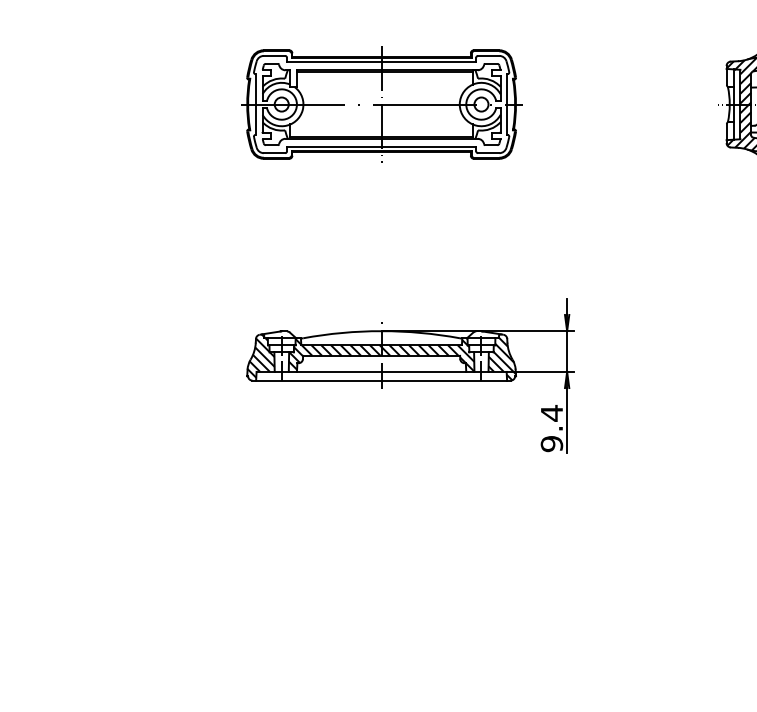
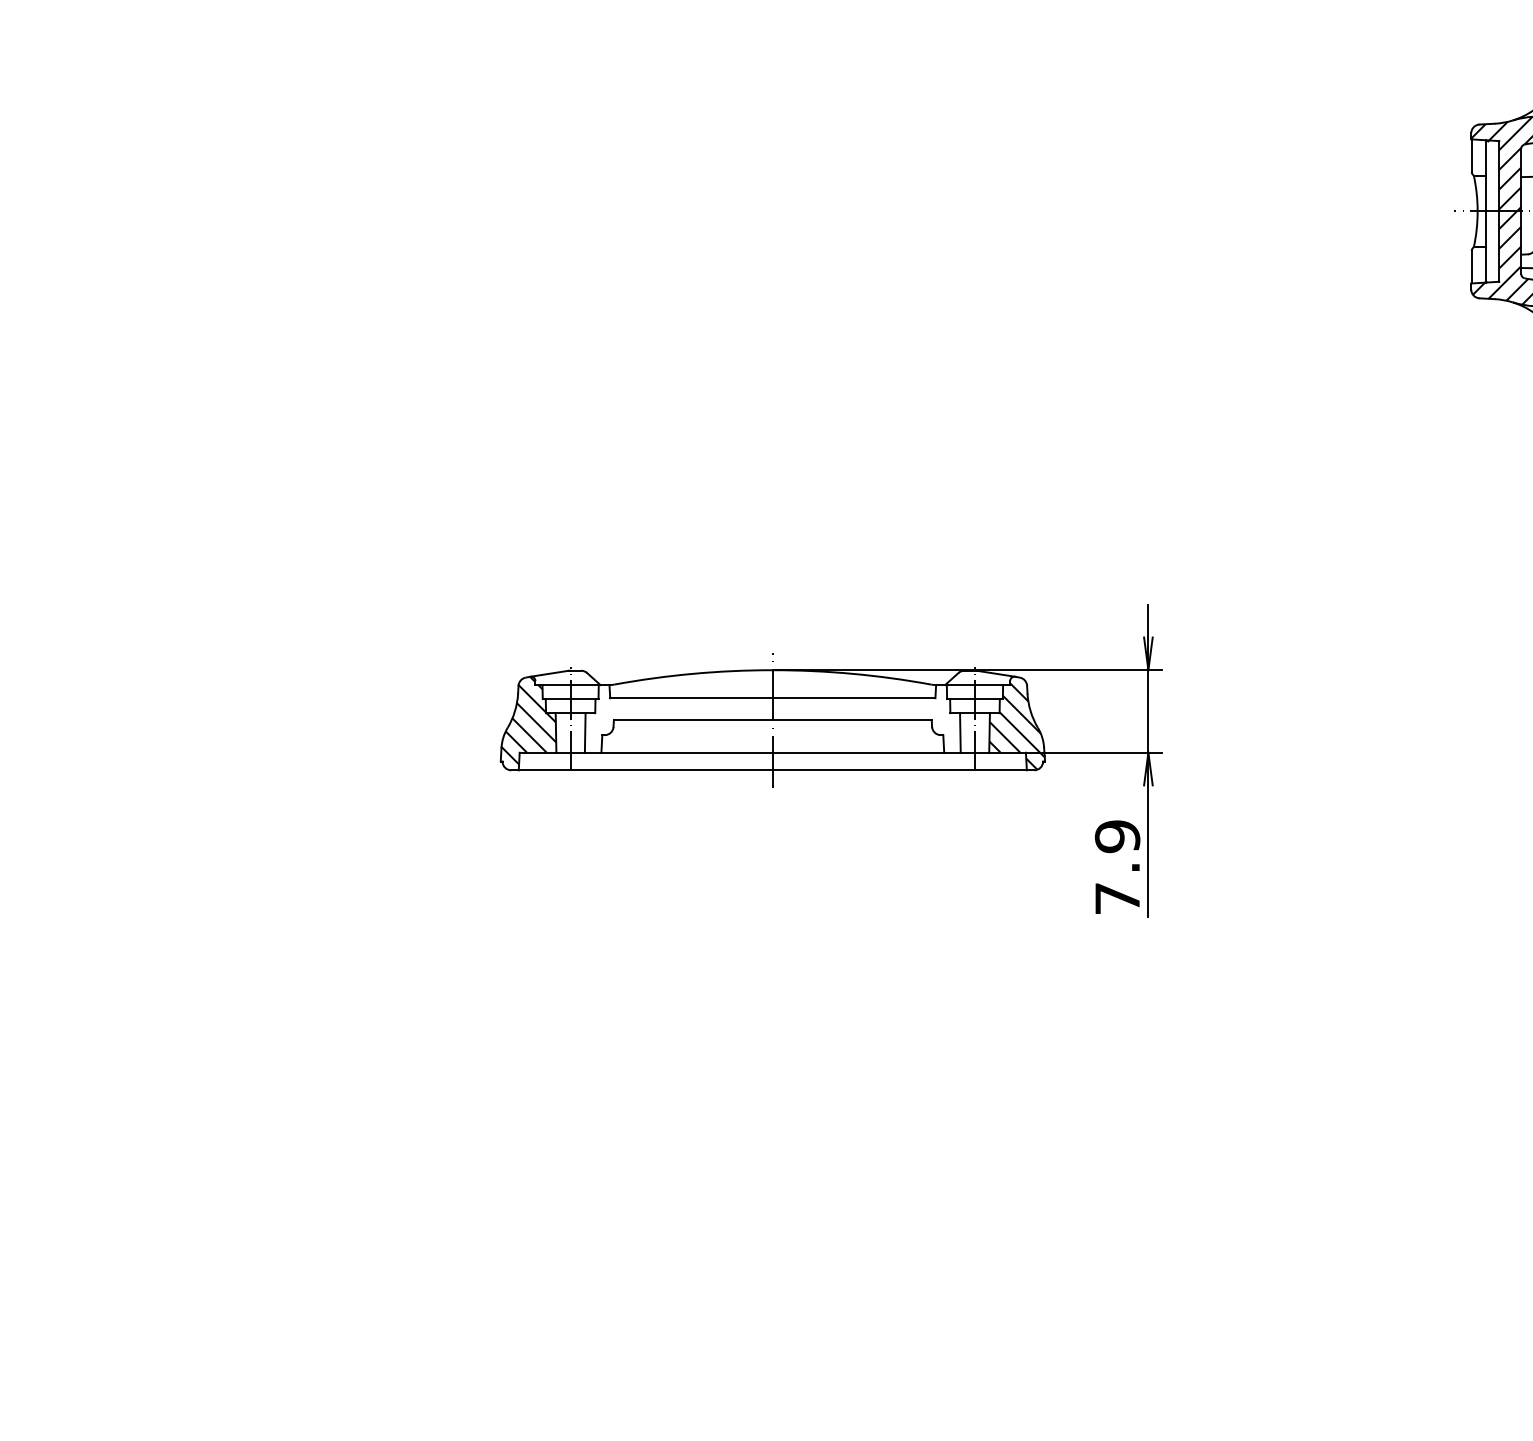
part: (381, 104) -> (772, 211), removed
hatch: (381, 355) -> (772, 719), removed
text: (551, 428) -> (1116, 867), 9.4 -> 7.9

